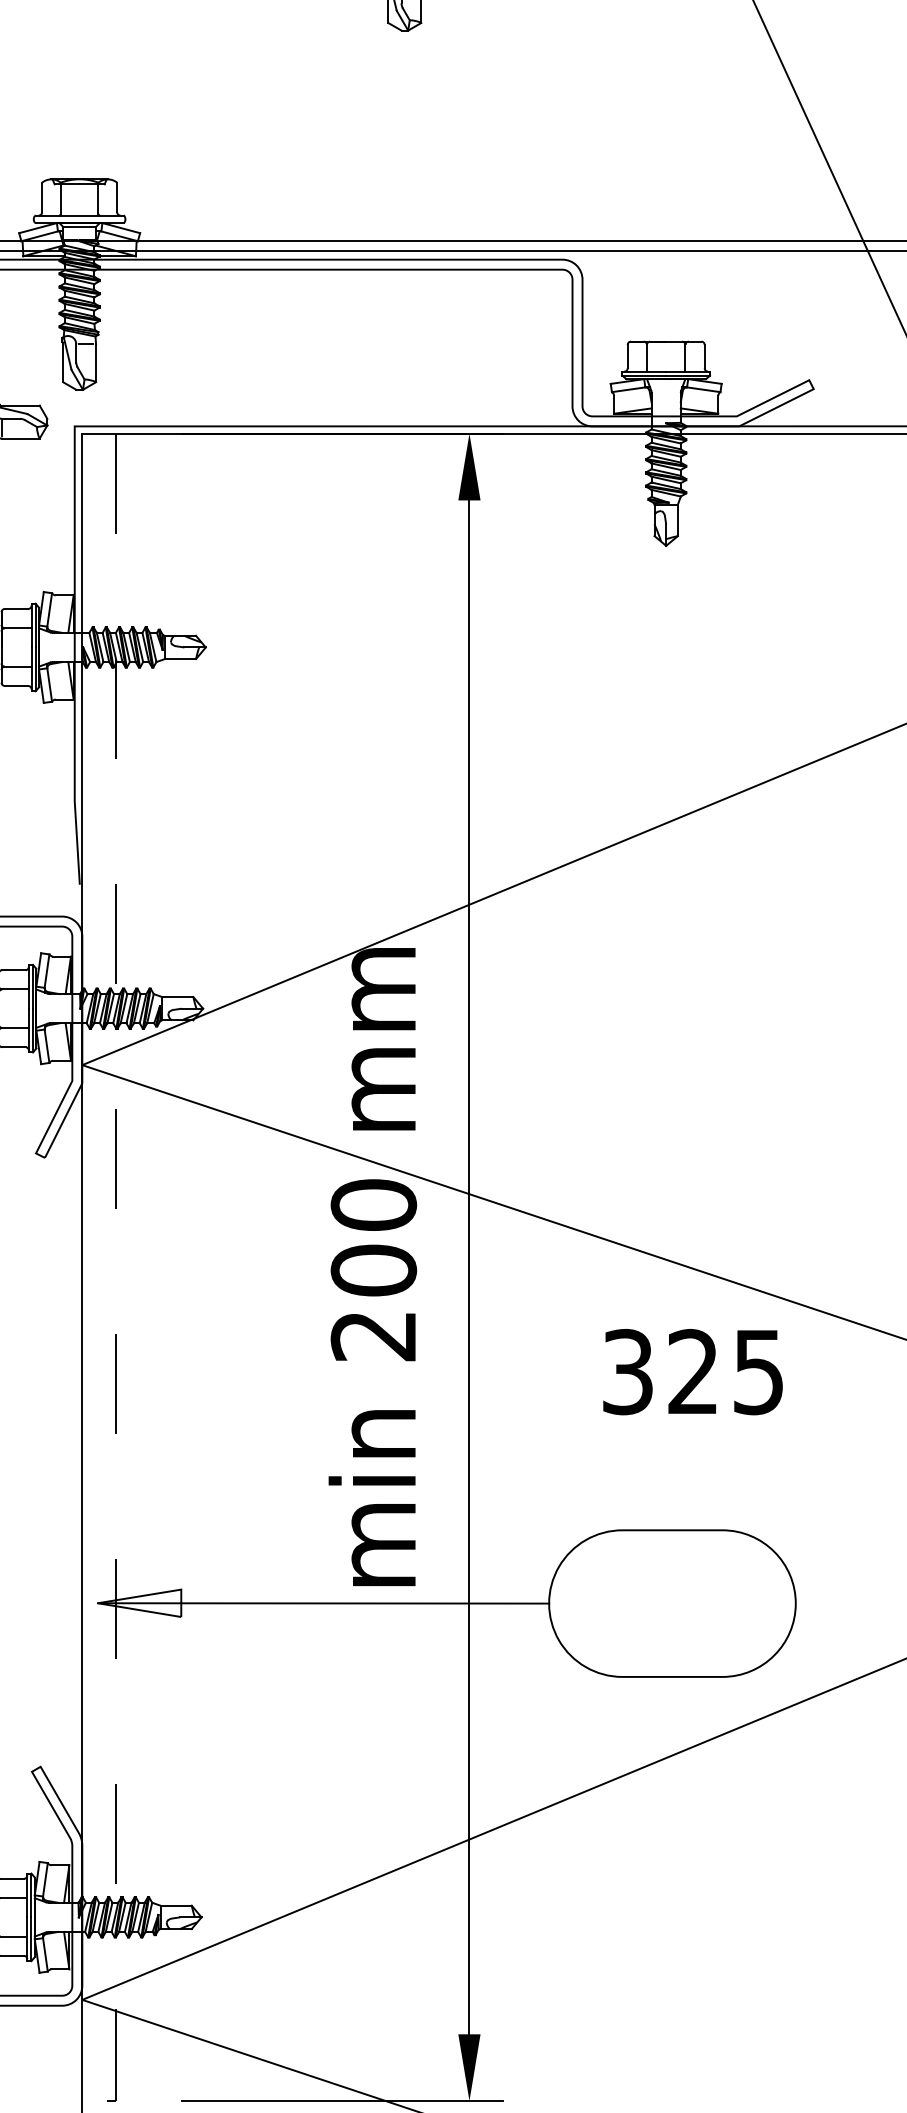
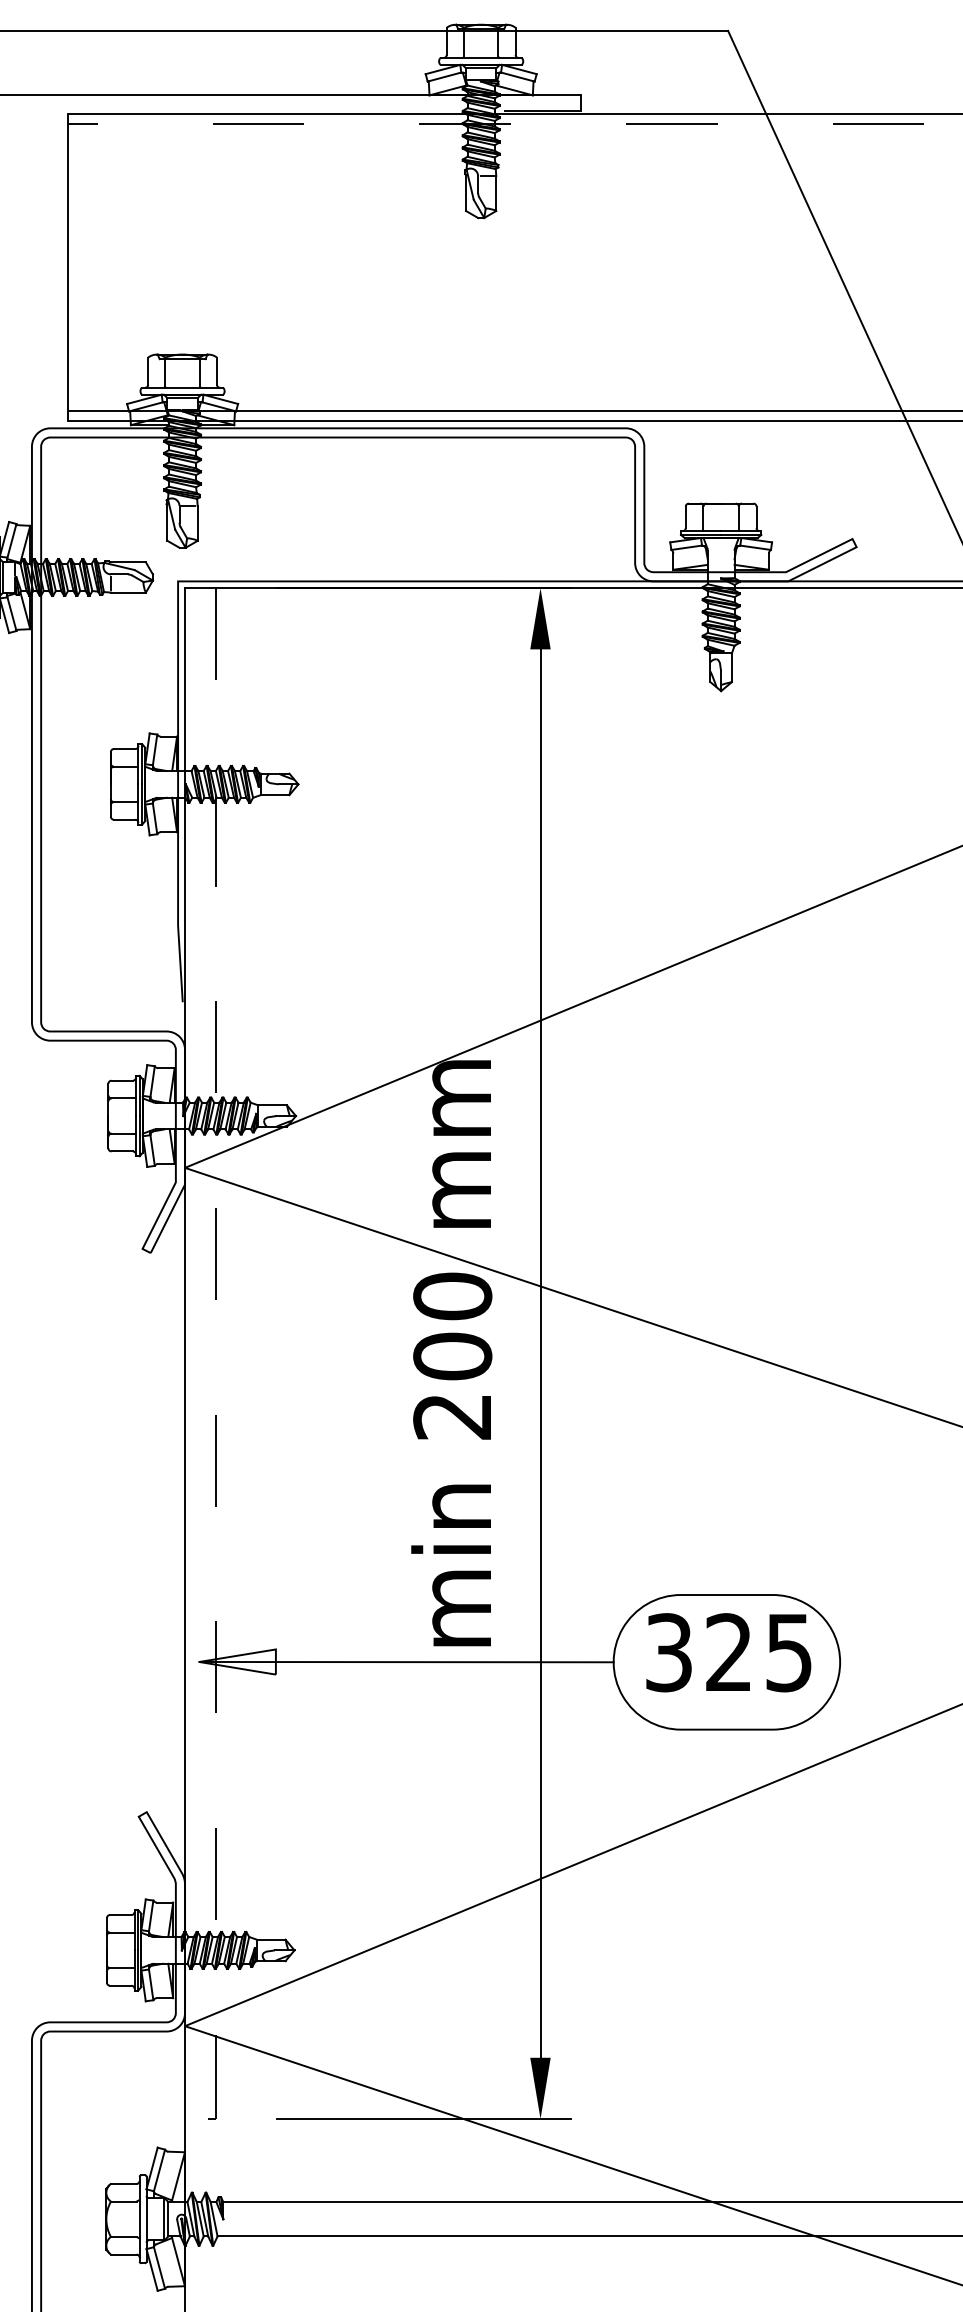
text: (692, 1371) -> (728, 1652), moved

